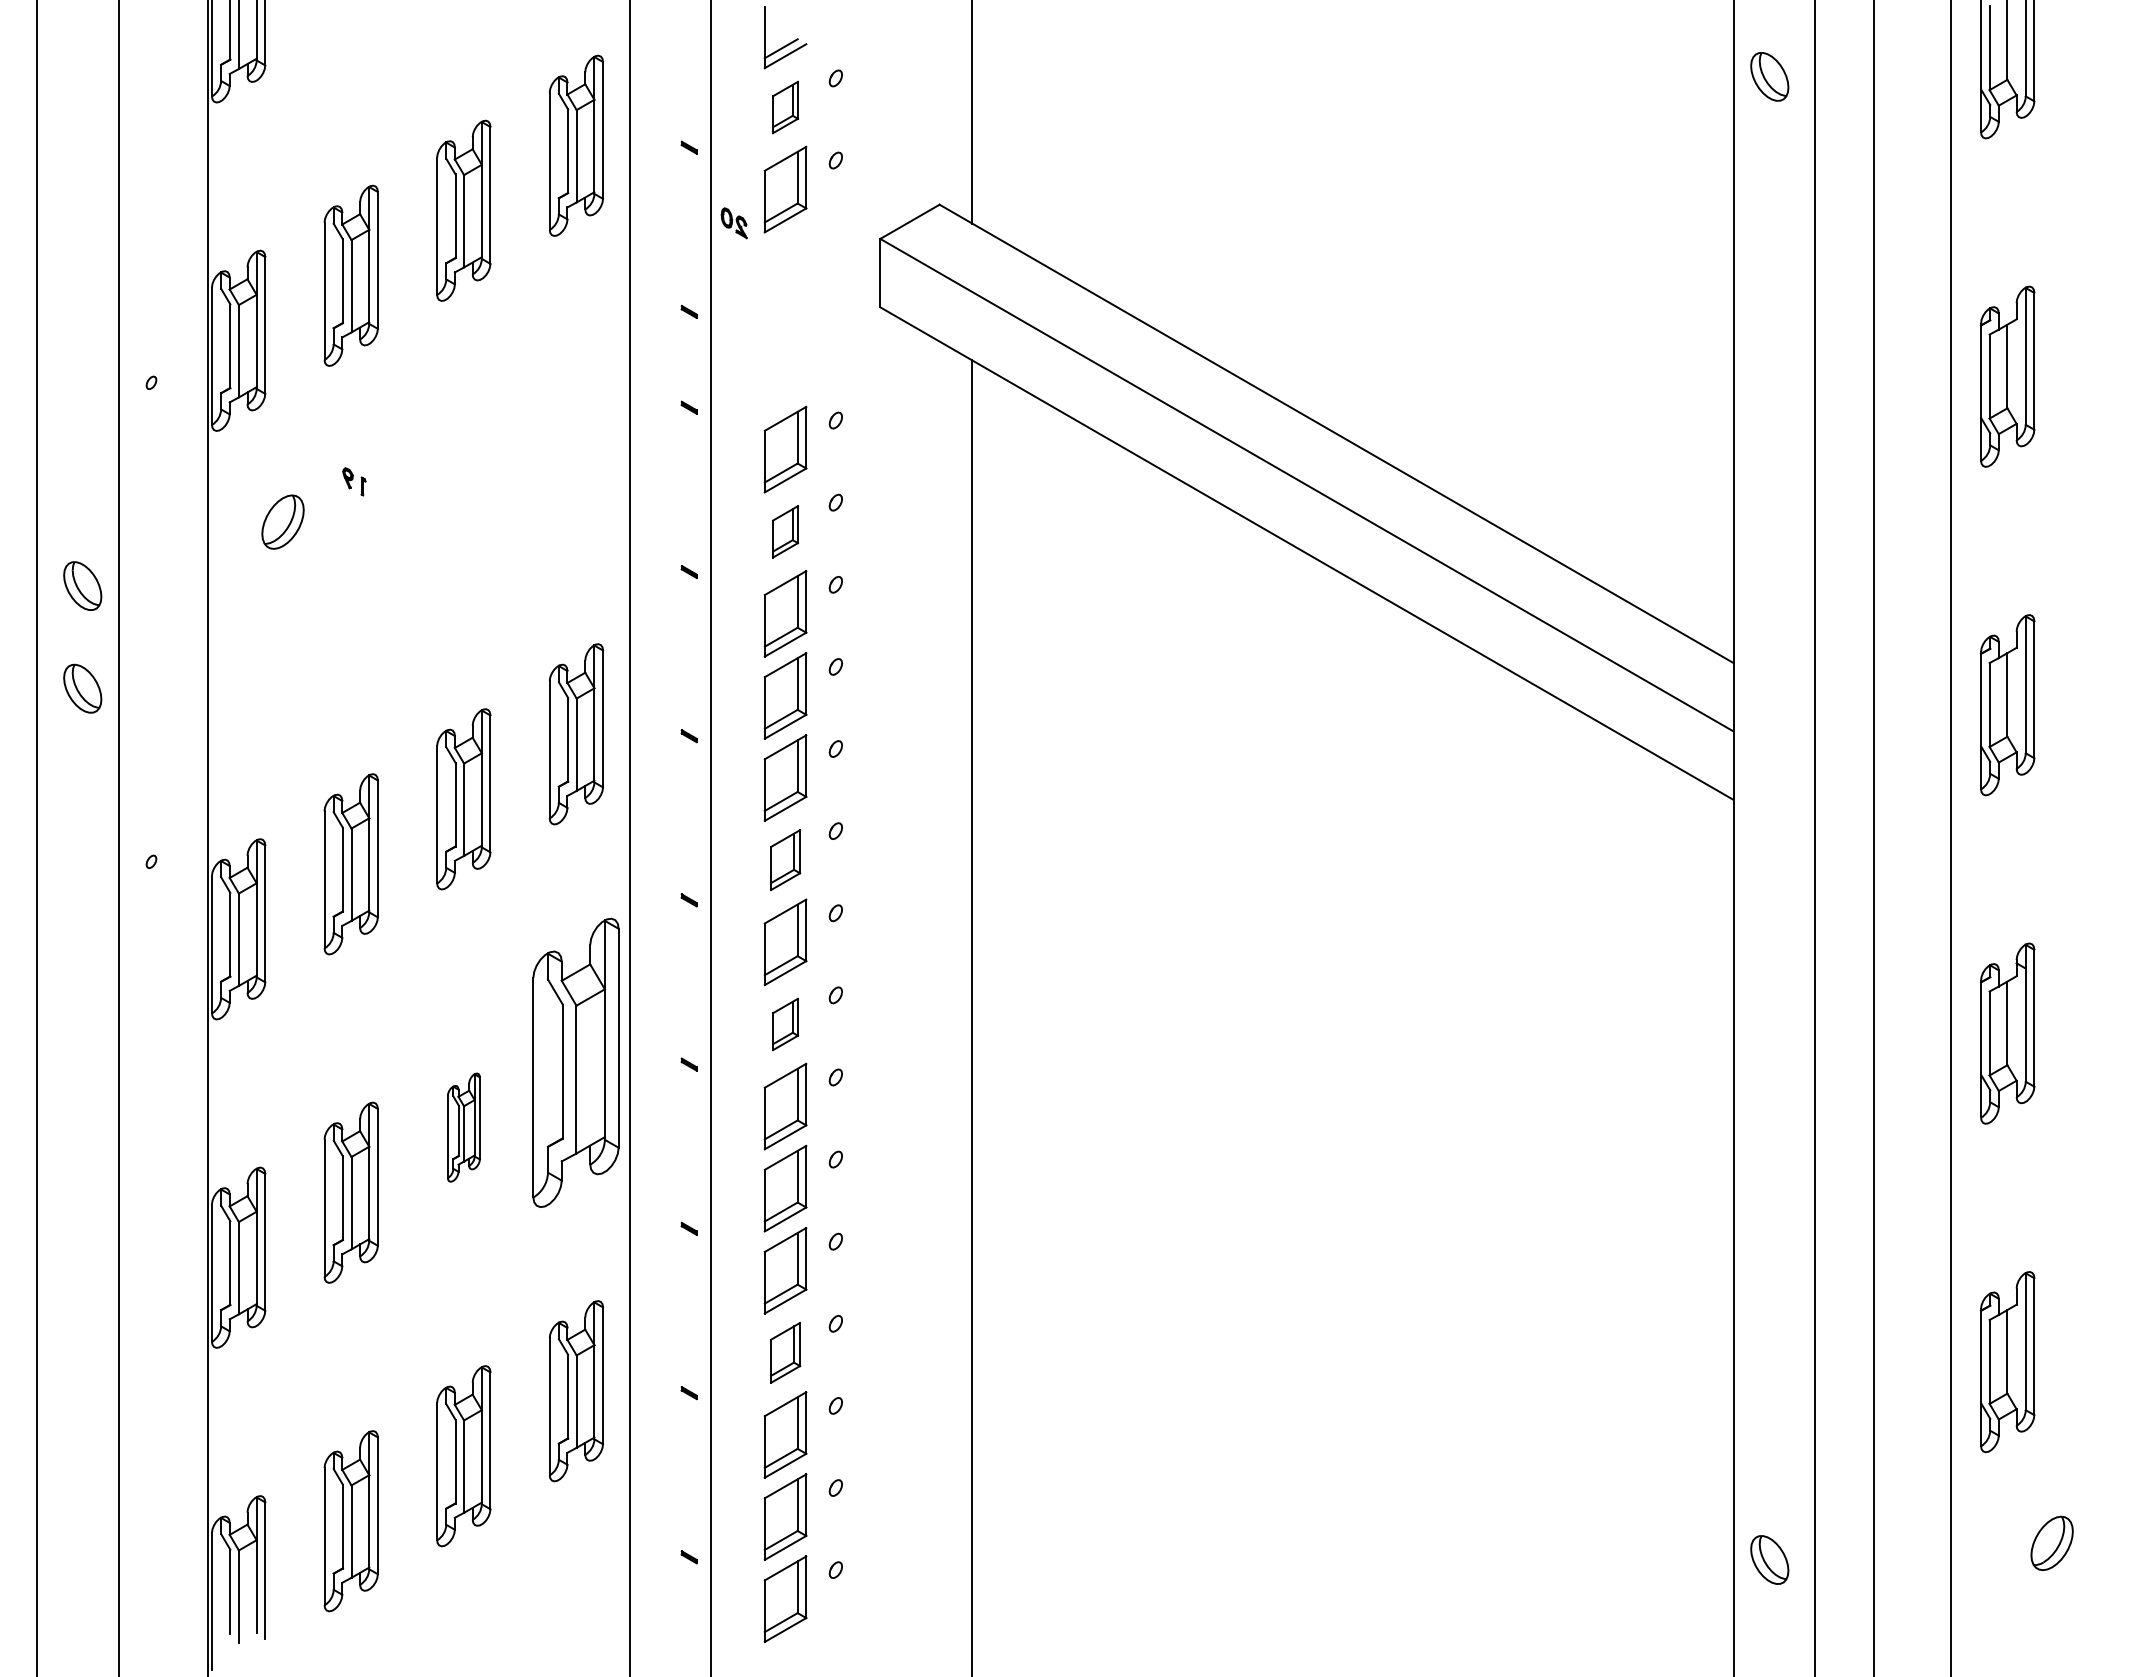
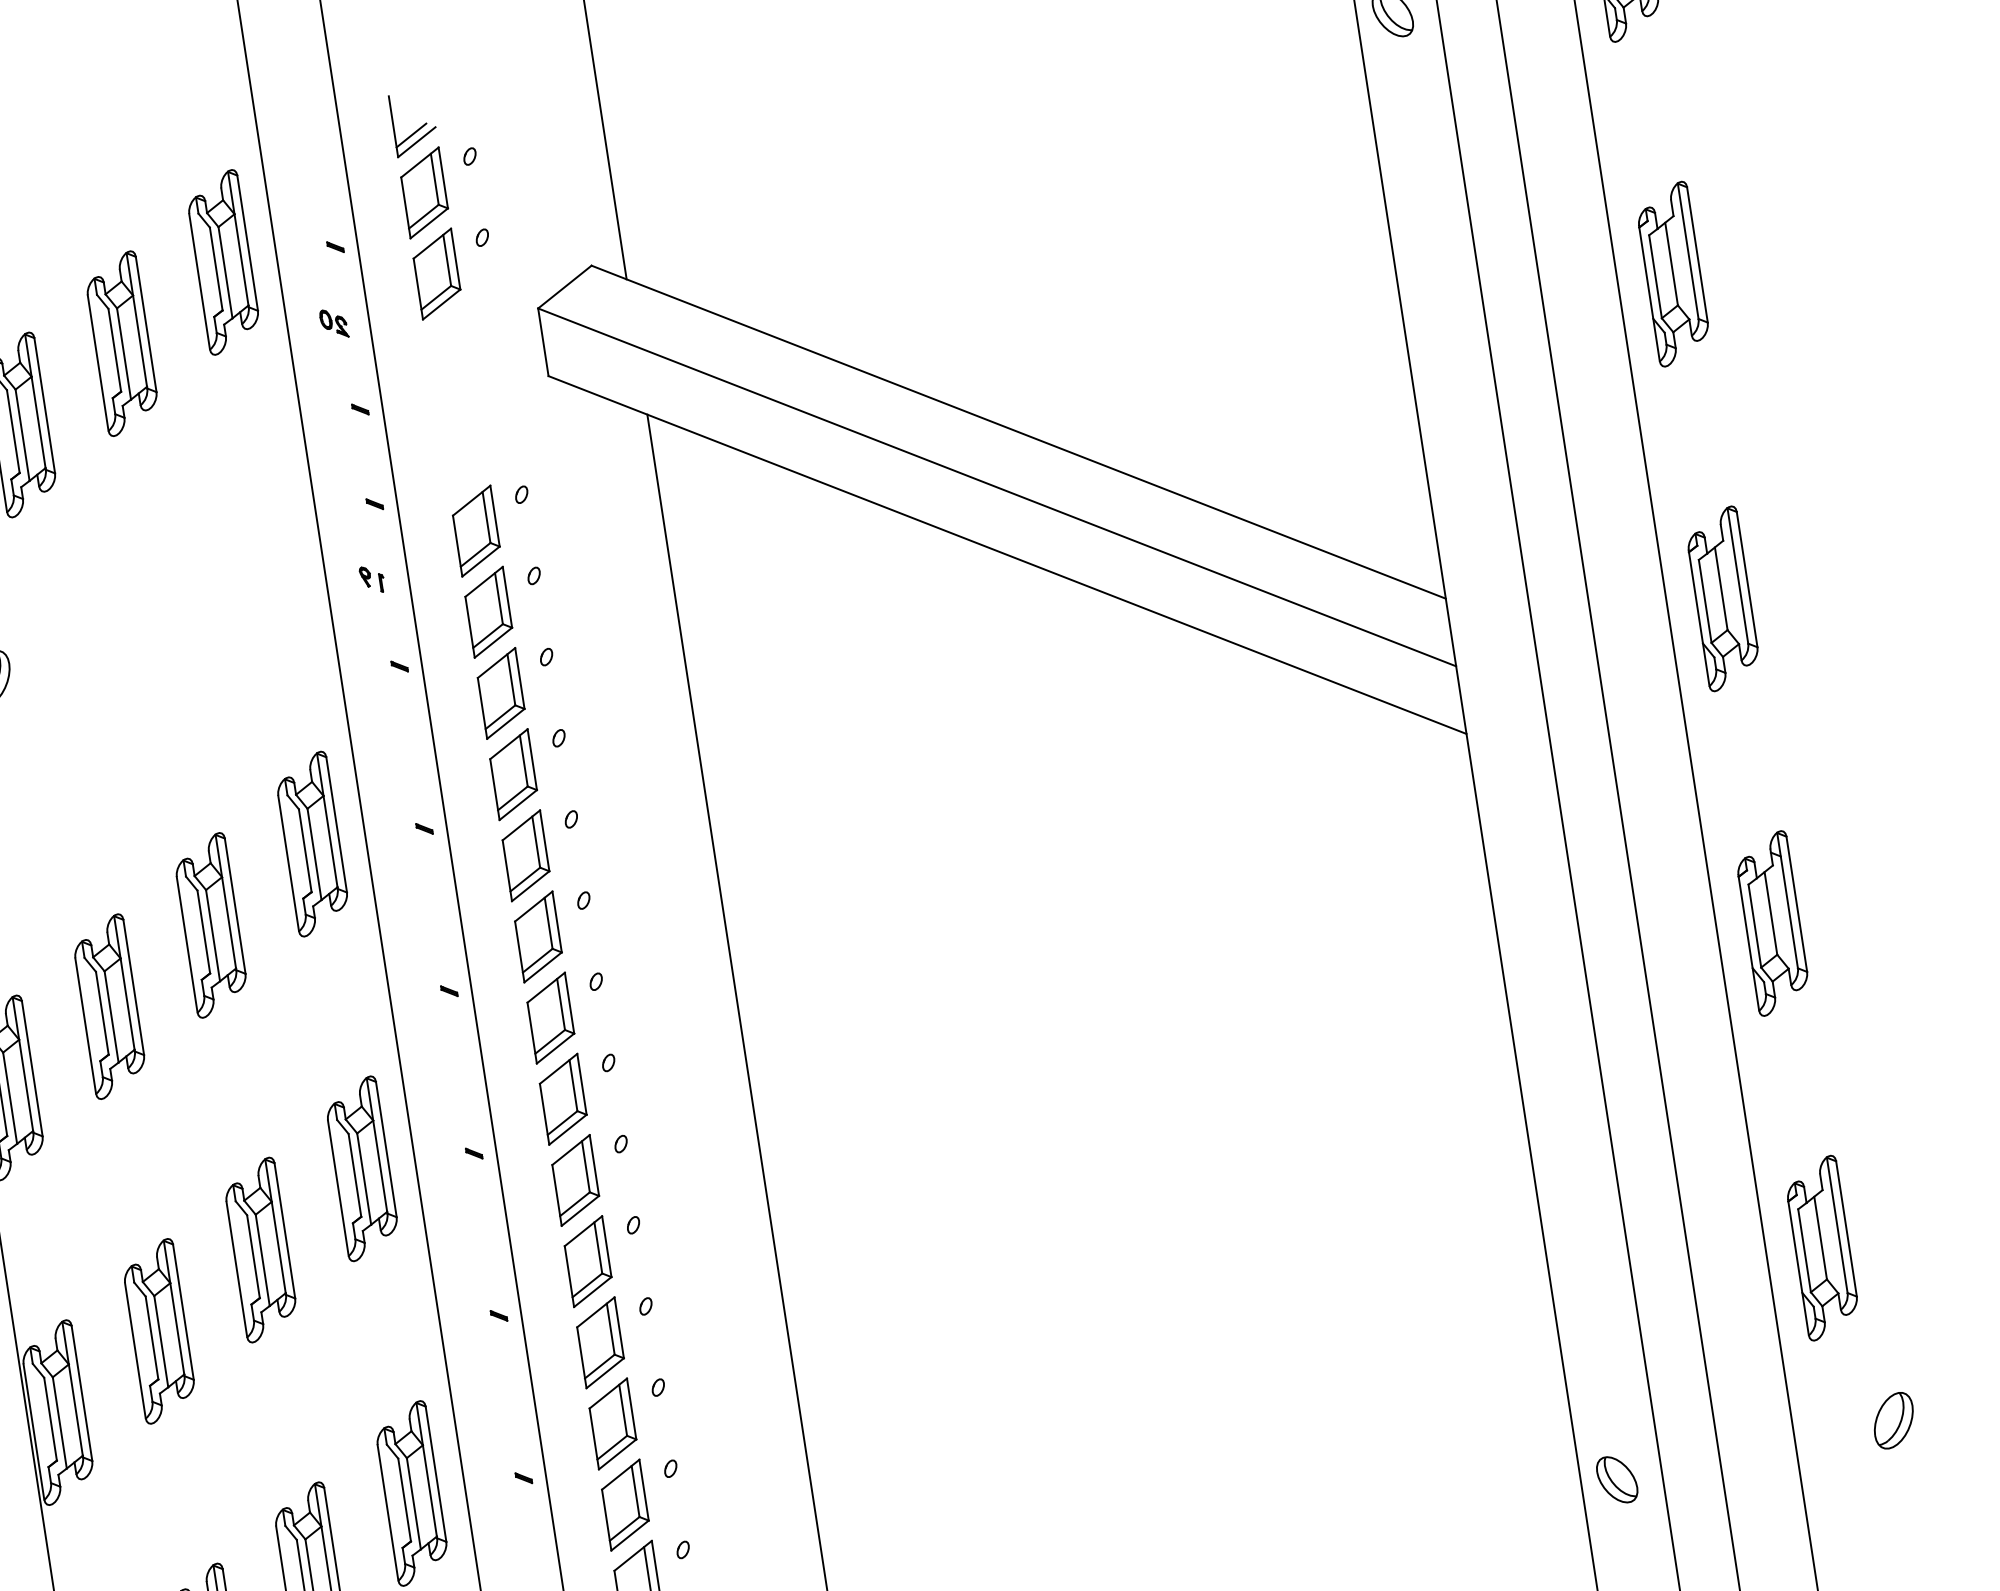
part: (785, 107) -> (424, 192), size x1.67
part: (733, 223) -> (333, 324), moved
part: (354, 481) -> (372, 579), moved
part: (785, 531) -> (488, 612), size x1.67
part: (785, 859) -> (538, 936), size x1.43
part: (785, 1024) -> (563, 1099), size x1.67
part: (576, 1062) -> (362, 1168), size x0.62
part: (463, 1127) -> (260, 1249), size x1.67
part: (785, 1352) -> (612, 1423), size x1.43

